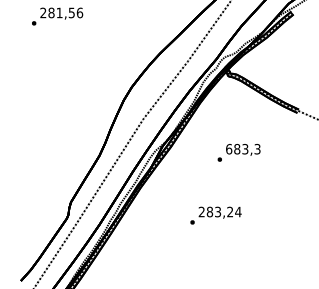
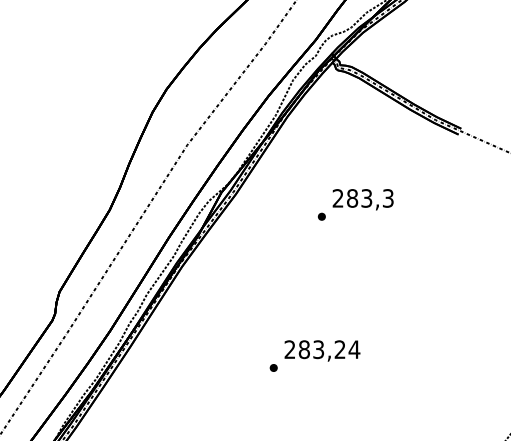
text: (229, 148) -> (338, 197), 683,3 -> 283,3
text: (215, 215) -> (314, 355), moved

